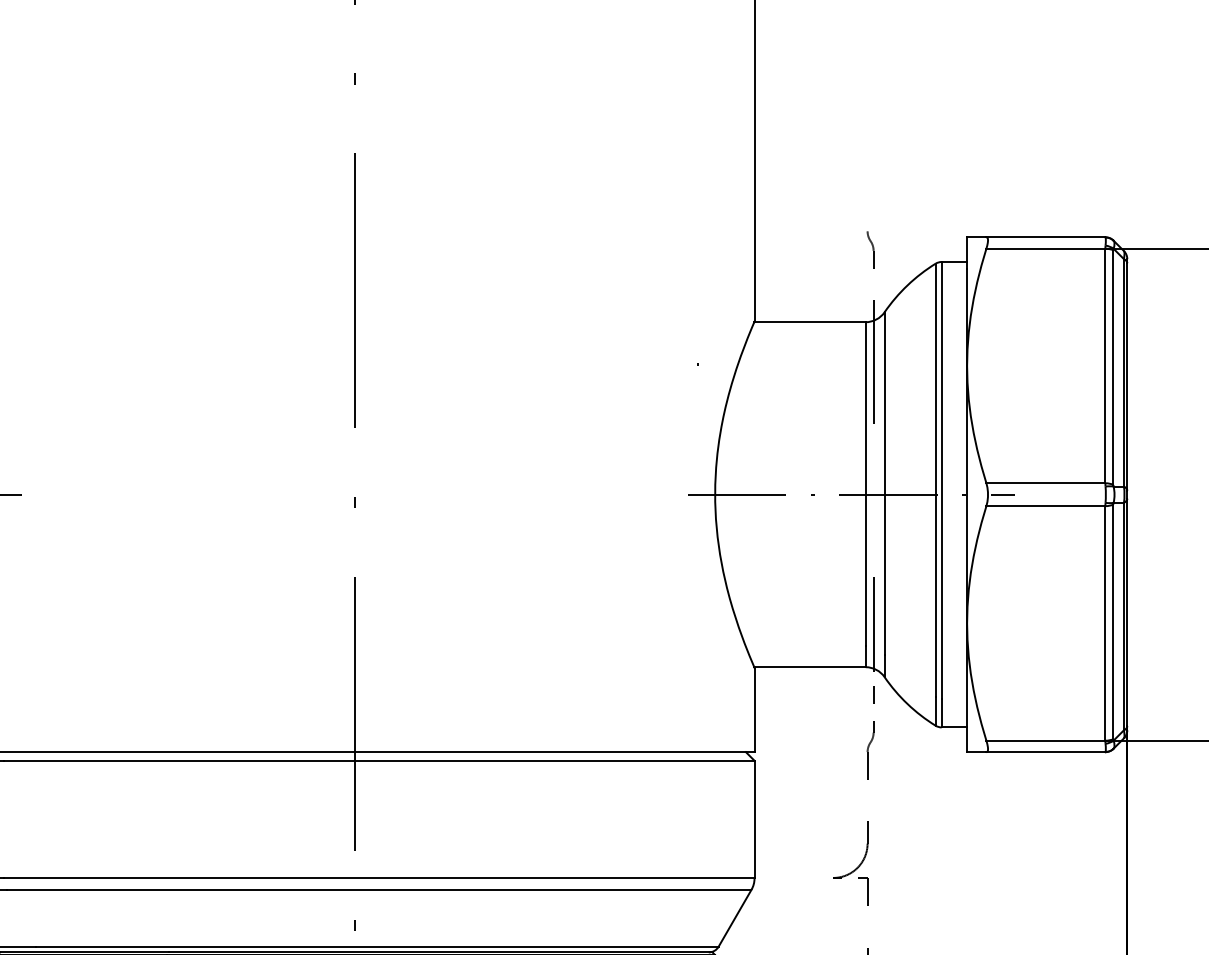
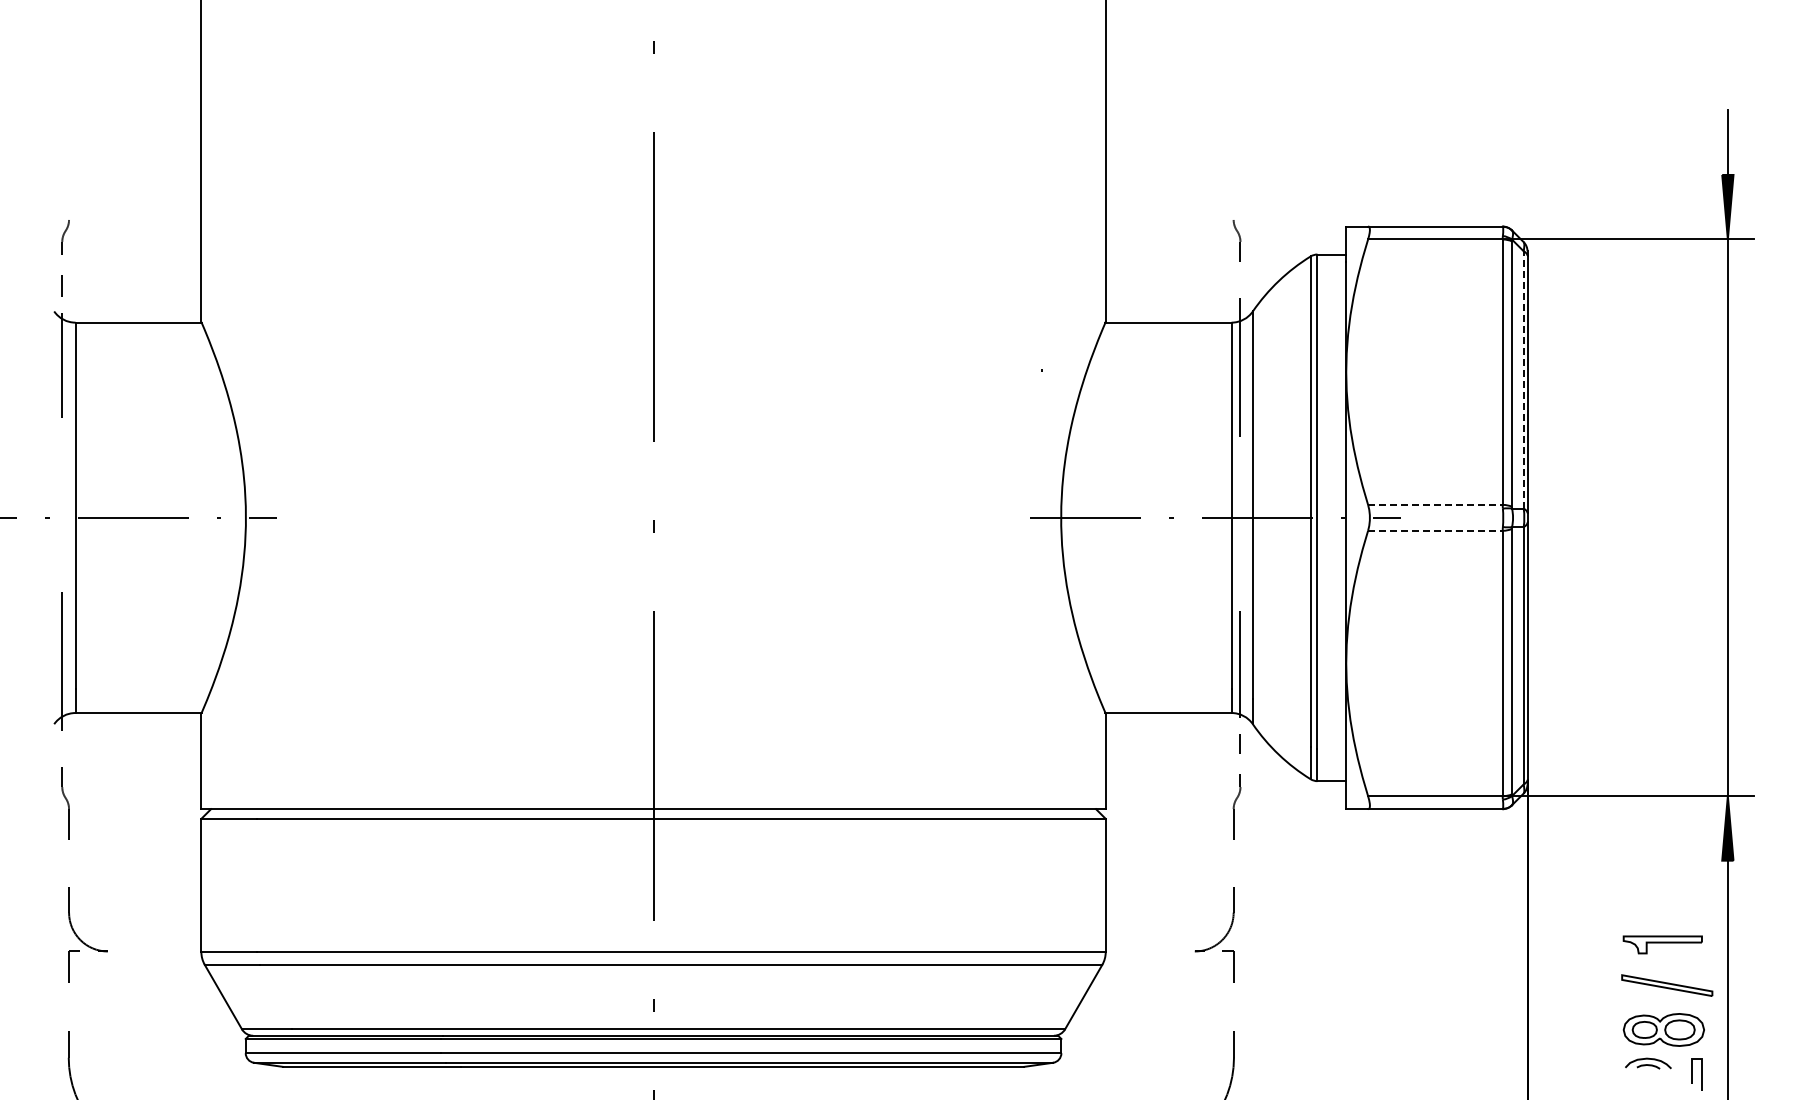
line: (1123, 373) -> (1523, 380), solid -> dashed
line: (1045, 482) -> (1435, 504), solid -> dashed
line: (1045, 505) -> (1435, 530), solid -> dashed

